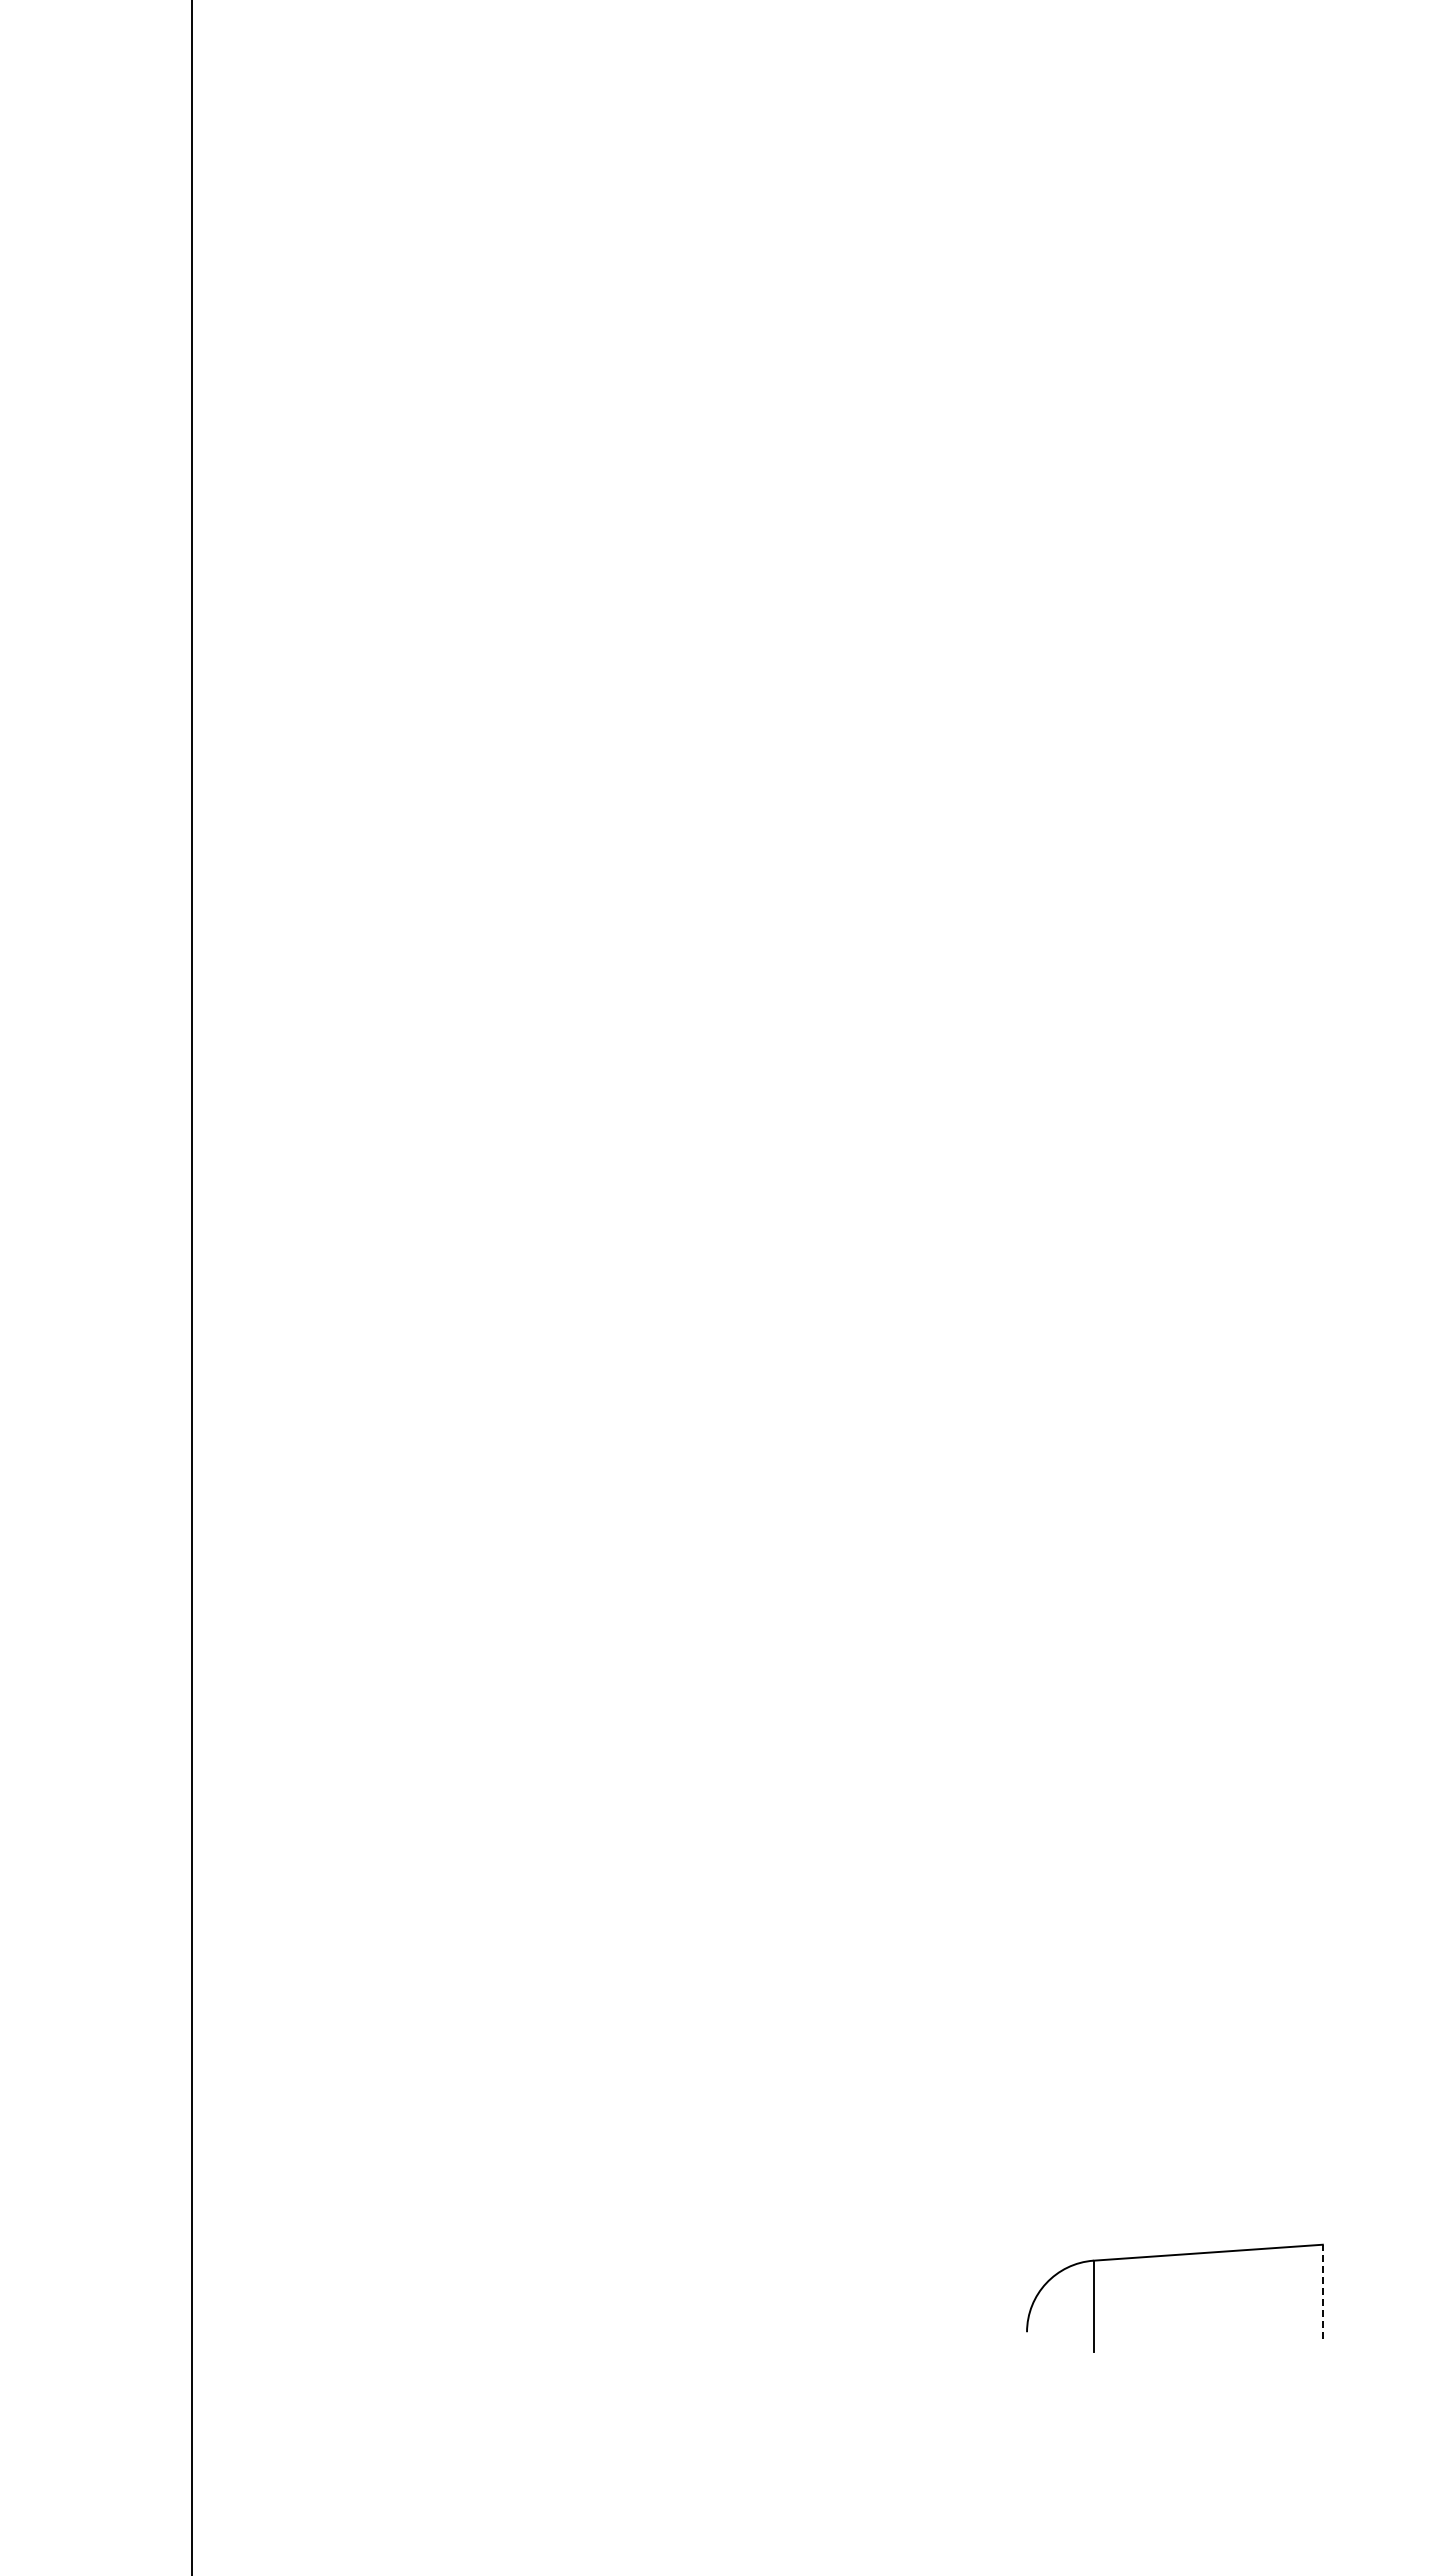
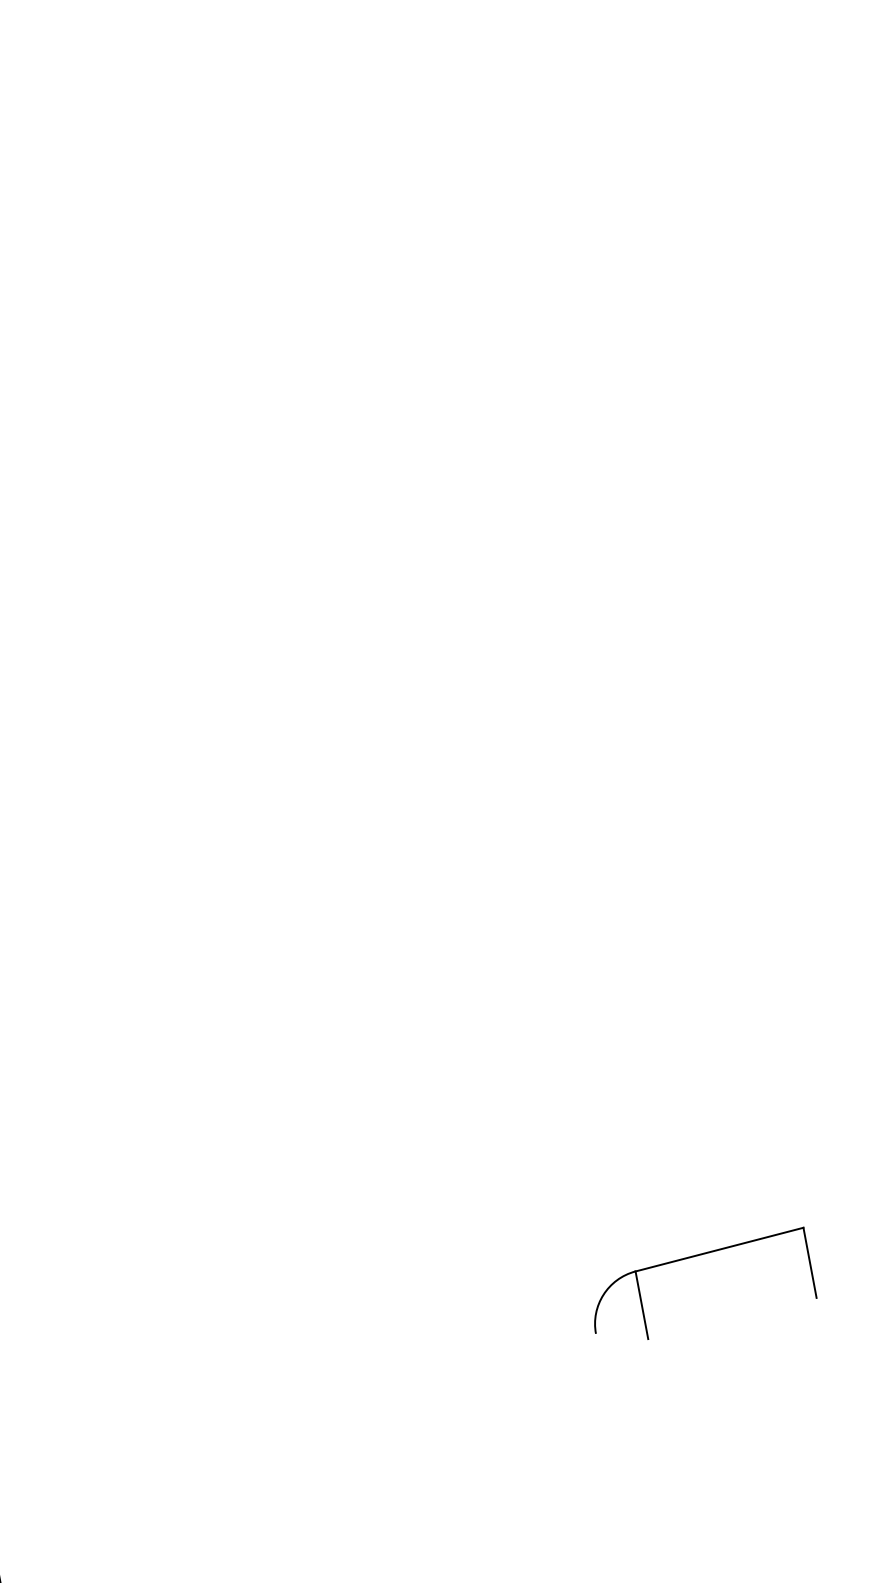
line: (1322, 2291) -> (809, 1262), dashed -> solid

